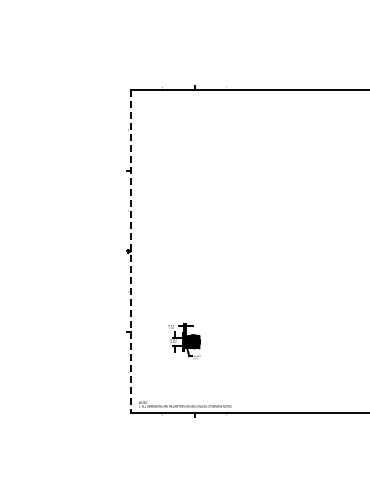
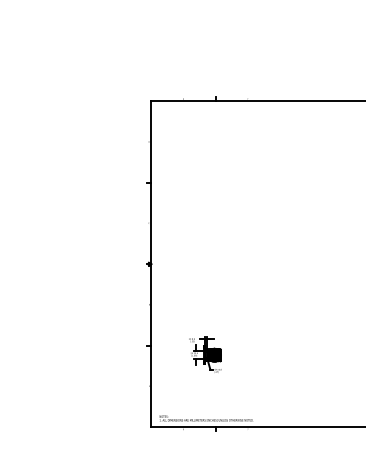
line: (130, 251) -> (151, 264), dashed -> solid

